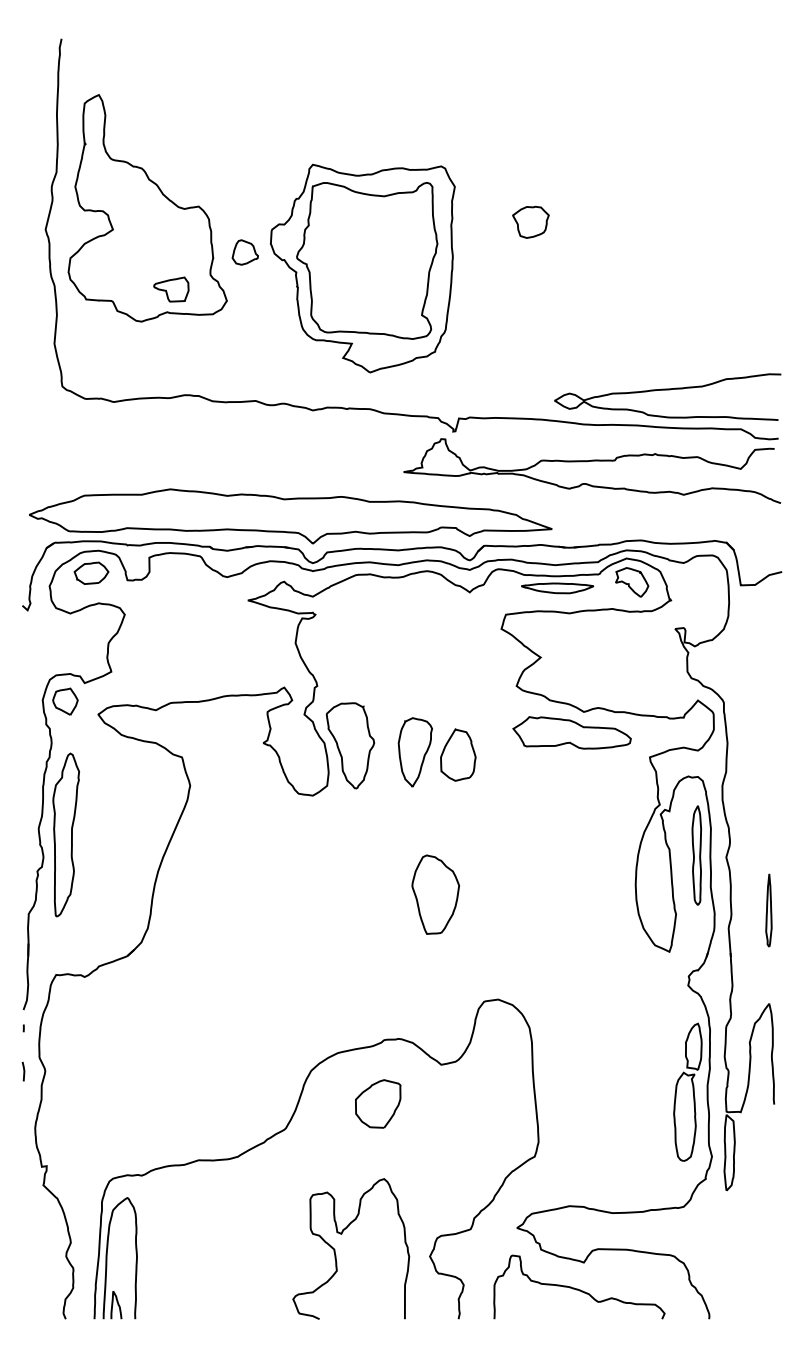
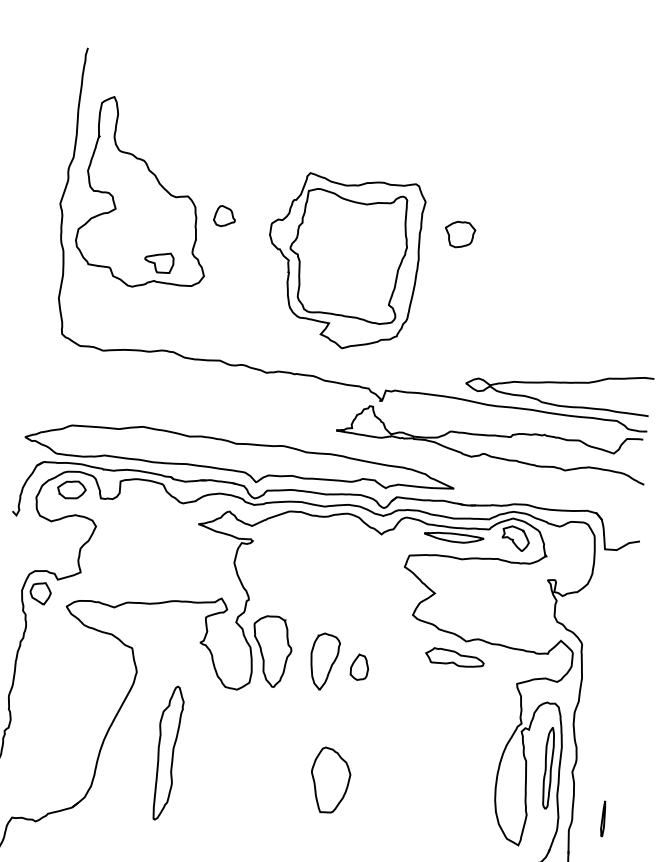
part: (244, 252) -> (224, 216), moved
part: (362, 268) -> (343, 262), moved
part: (571, 732) -> (454, 657), size x0.6
part: (458, 754) -> (359, 666), size x0.6
part: (65, 834) -> (167, 752), moved
part: (768, 910) -> (602, 818), size x0.6

